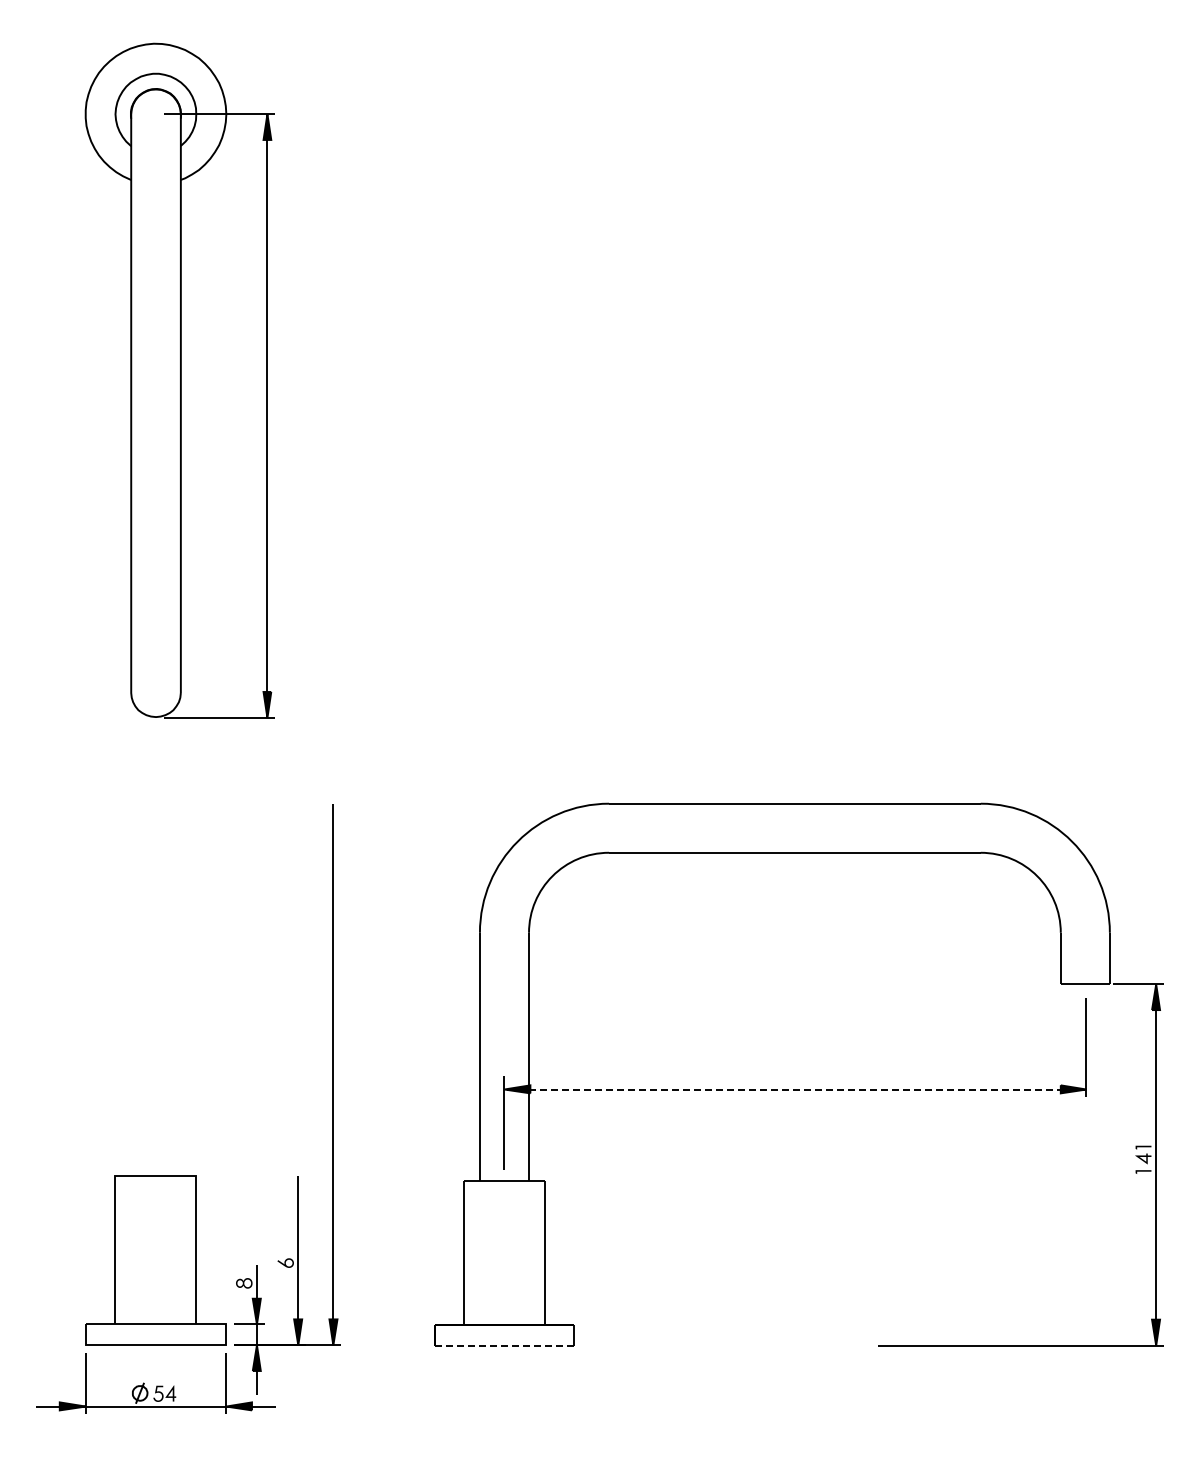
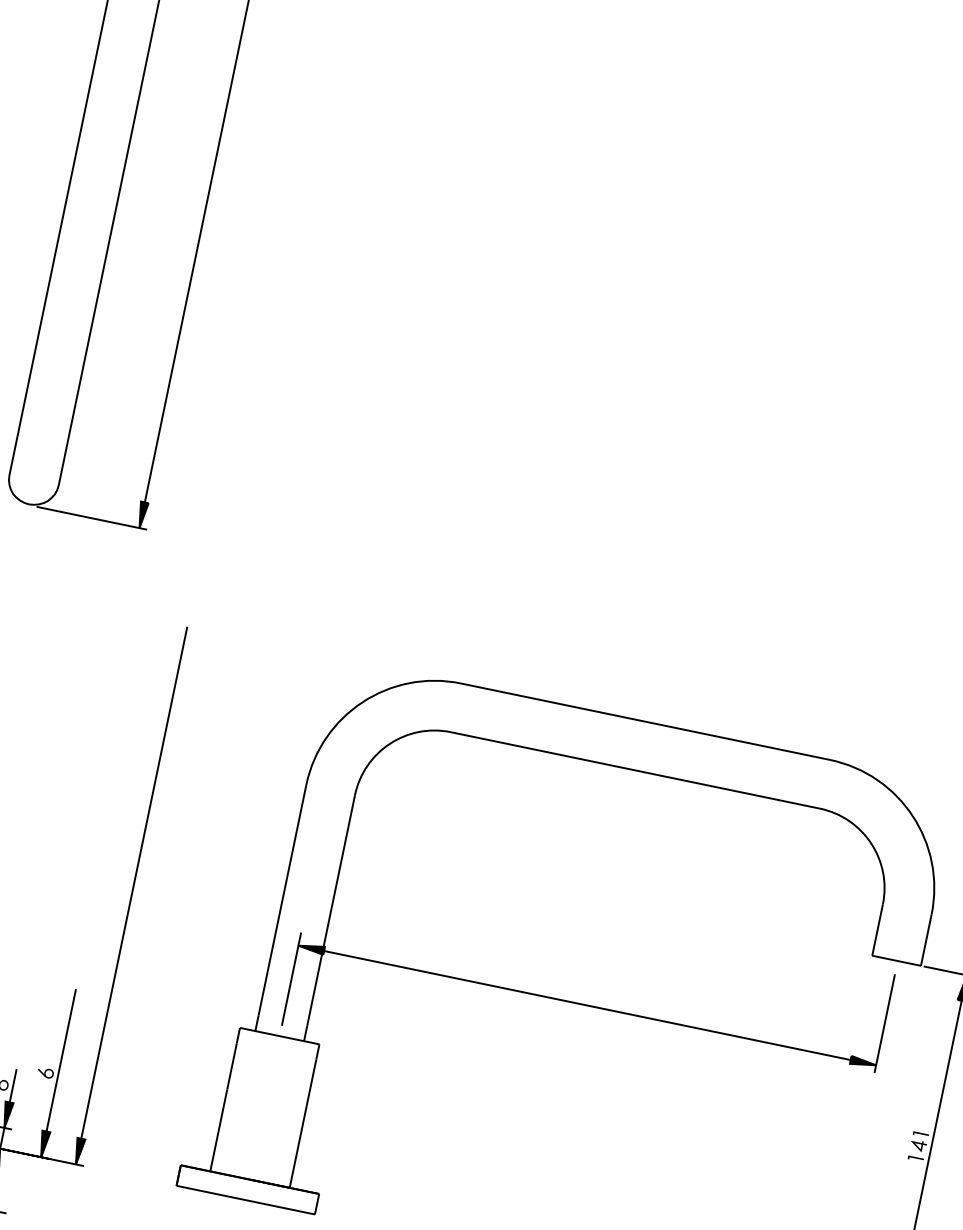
line: (795, 1089) -> (587, 1005), dashed -> solid
line: (504, 1345) -> (245, 1199), dashed -> solid

